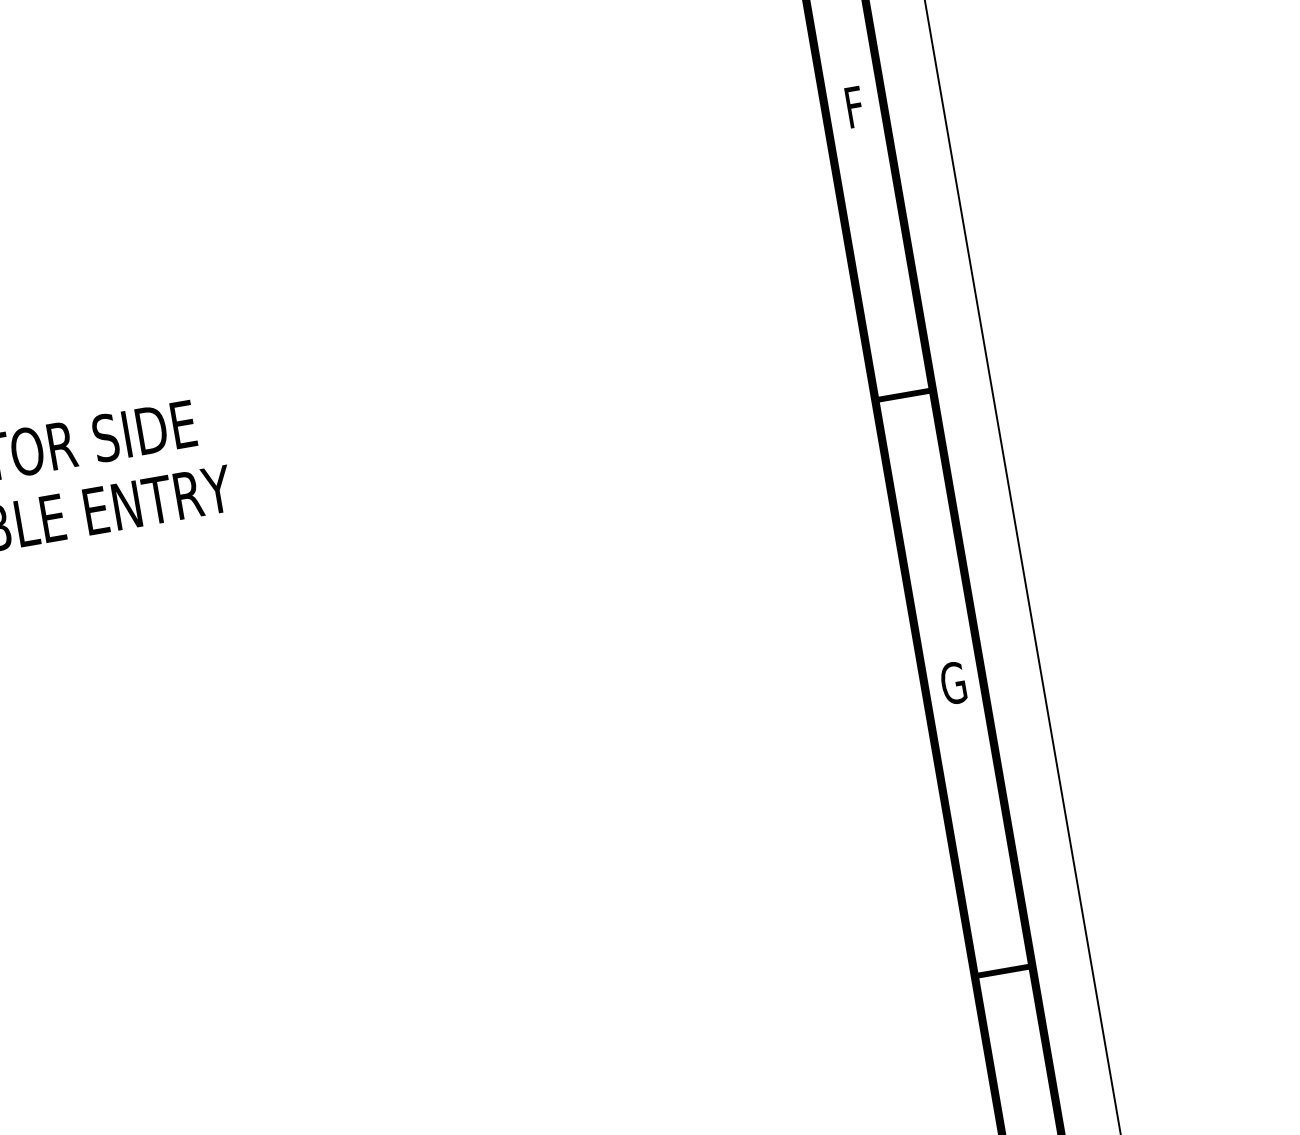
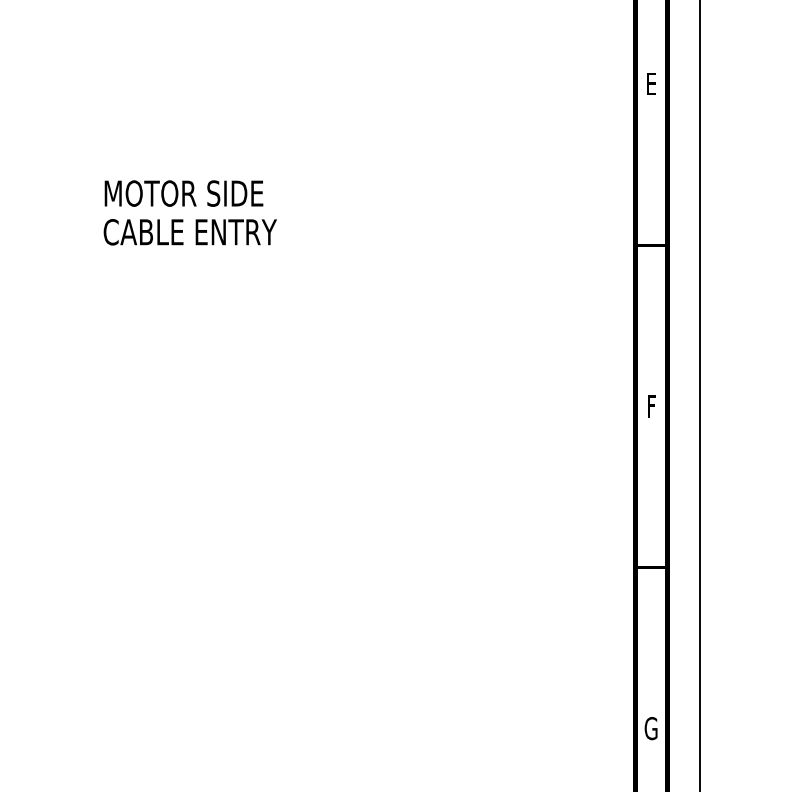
text: (854, 106) -> (651, 83), F -> E
text: (952, 681) -> (650, 405), G -> F

